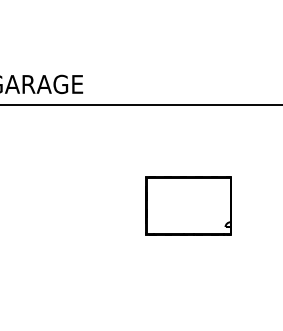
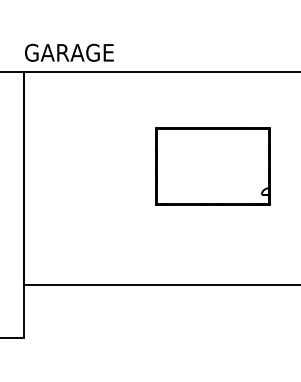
part: (188, 205) -> (212, 166), size x1.43

